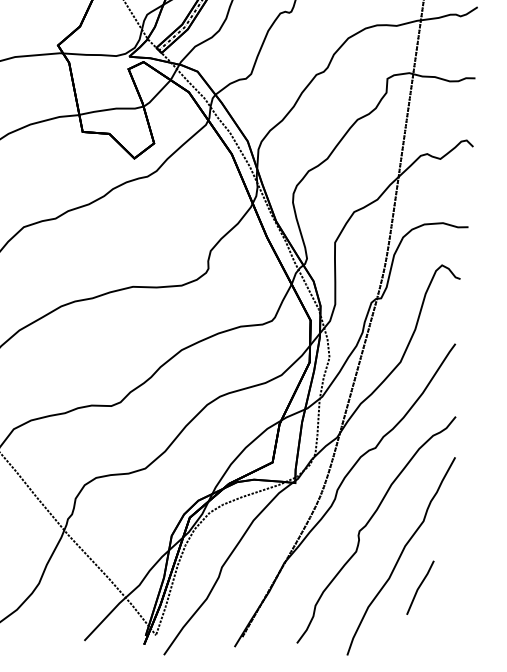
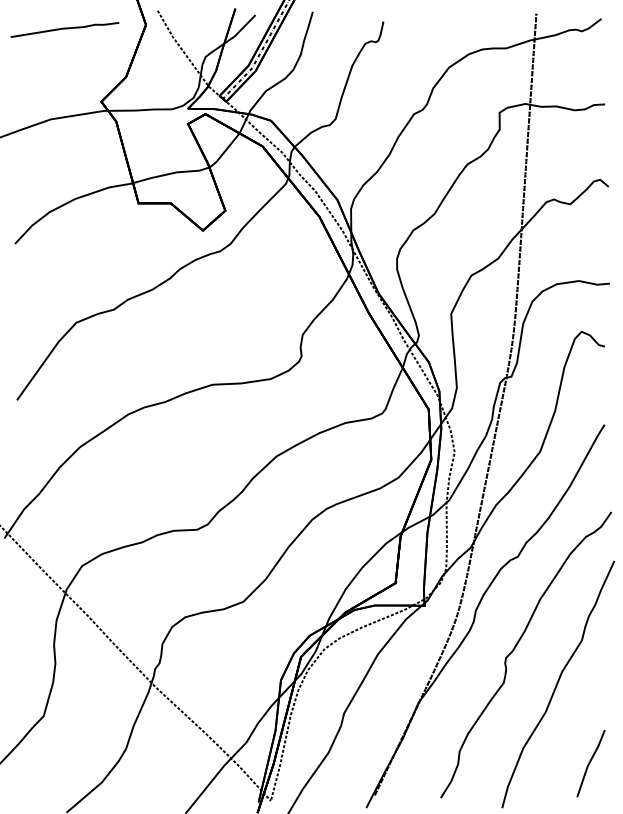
line: (420, 587) -> (590, 763), moved

